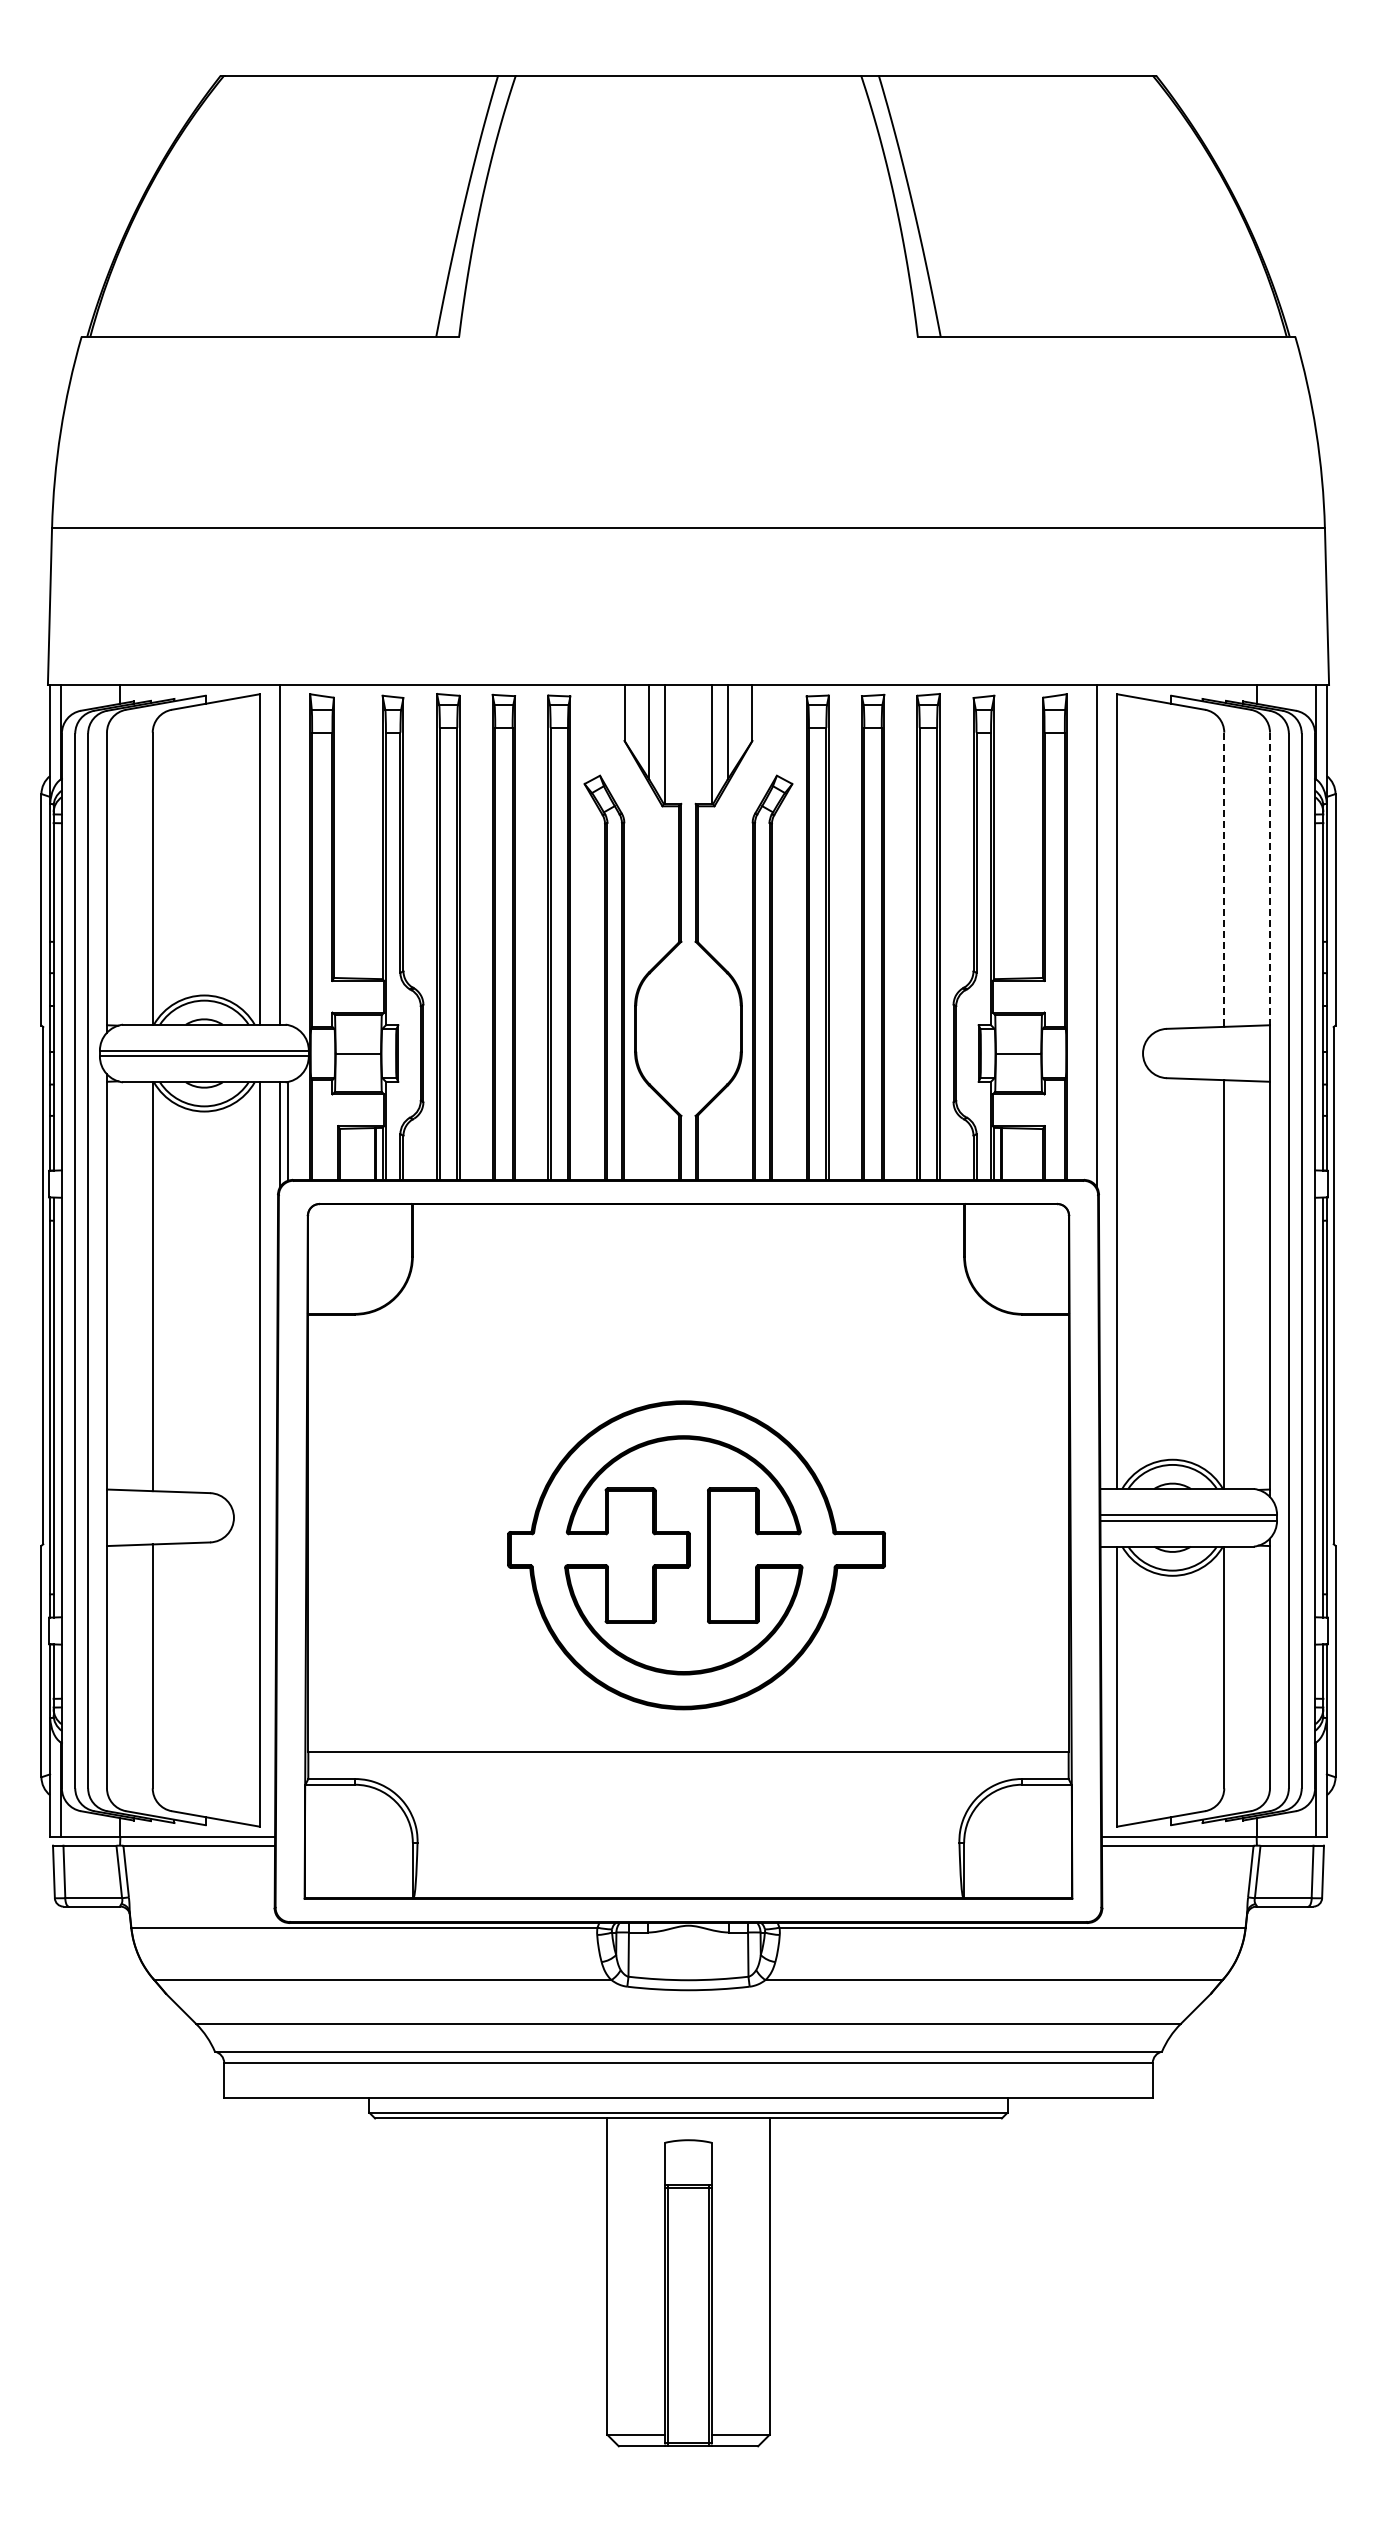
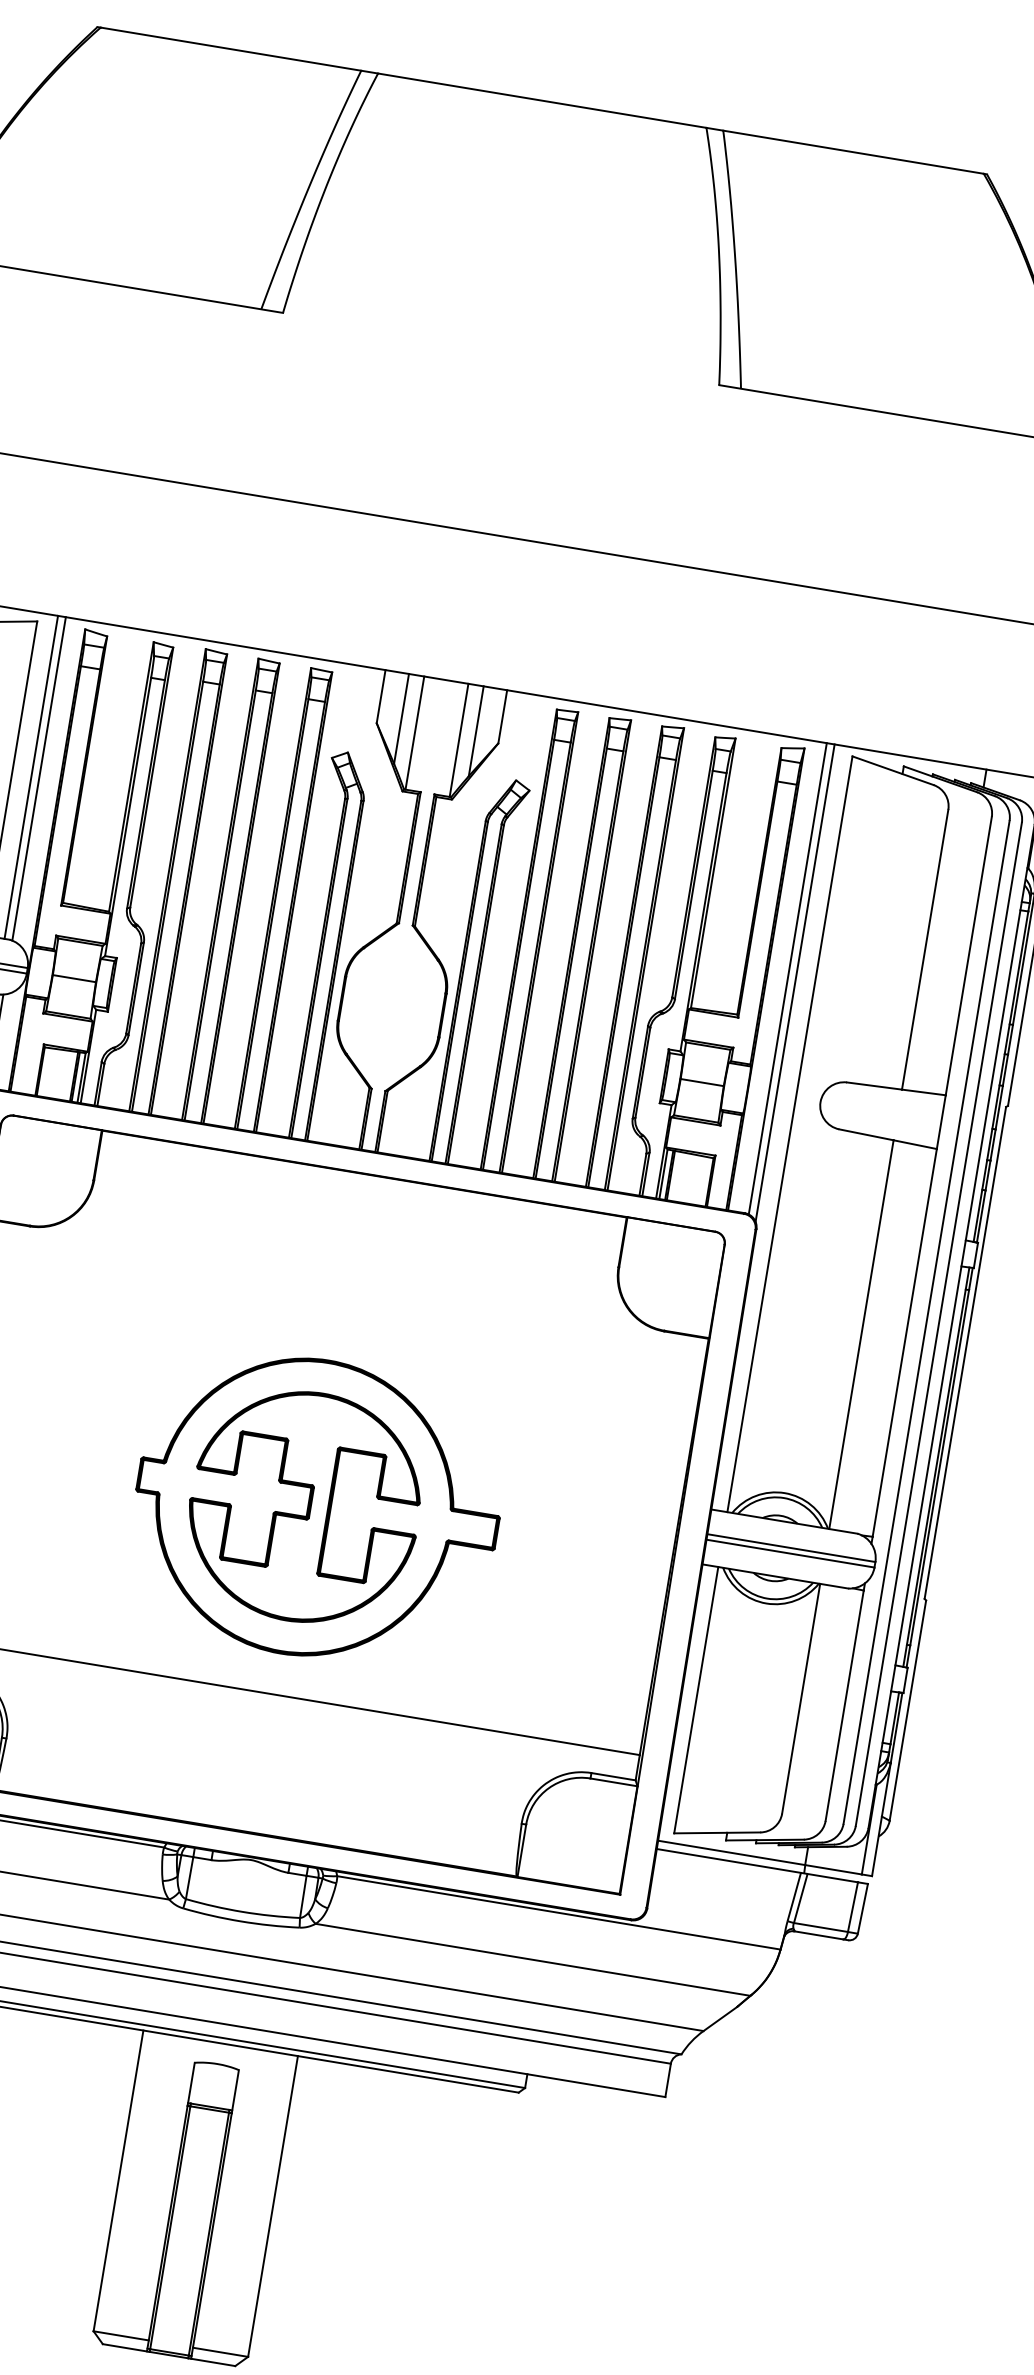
line: (288, 855) -> (39, 779), added
line: (1269, 879) -> (968, 956), dashed -> solid
line: (1224, 880) -> (925, 950), dashed -> solid
line: (1088, 932) -> (787, 978), added

